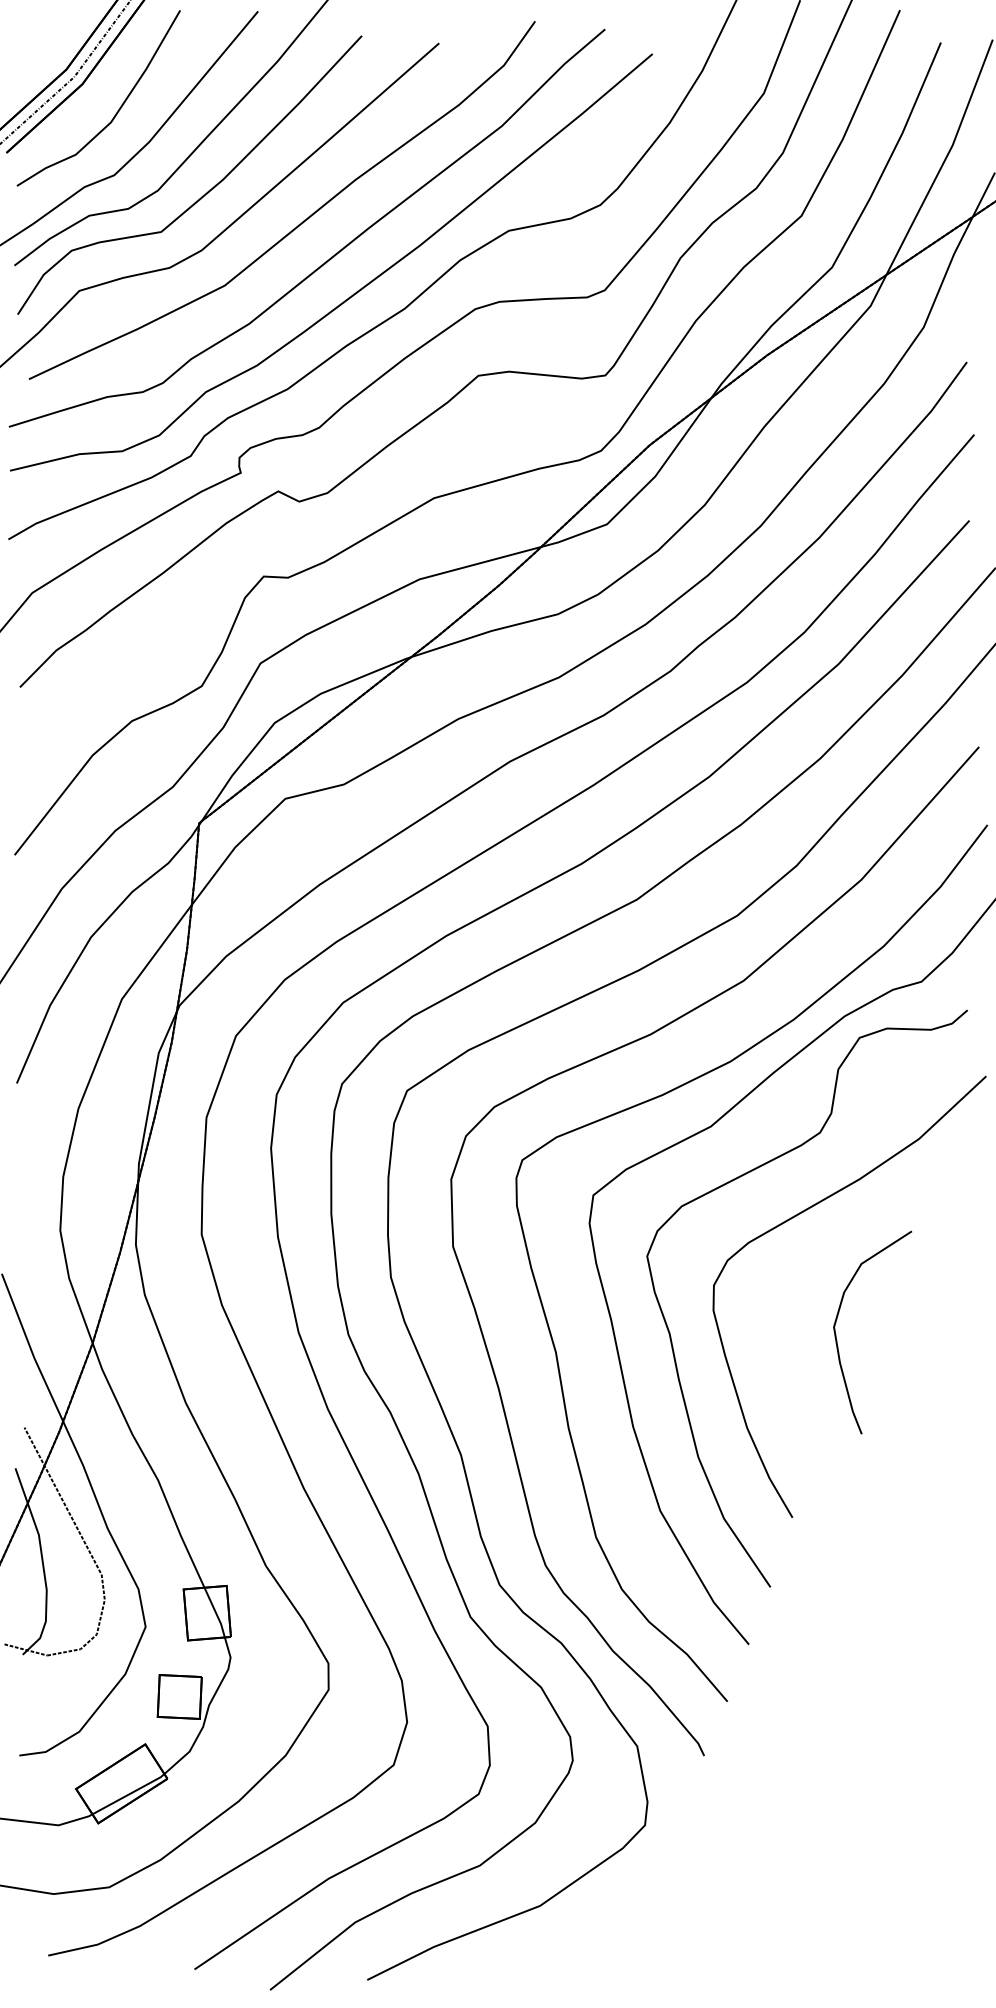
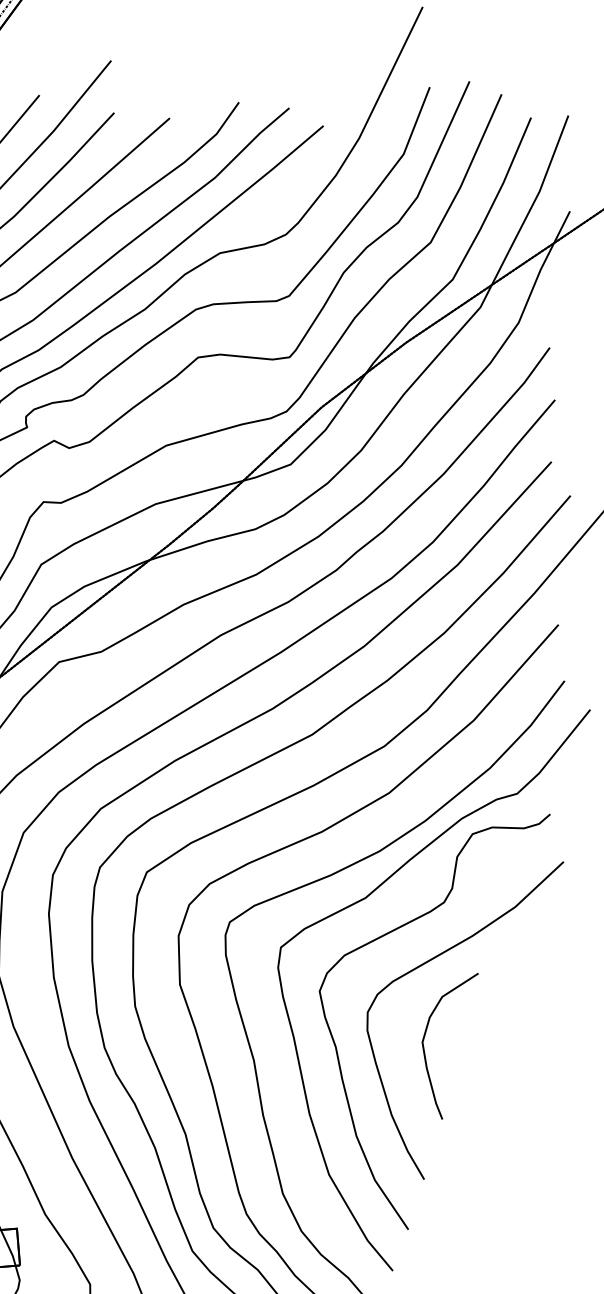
curve: (837, 1340) -> (424, 1052), moved

